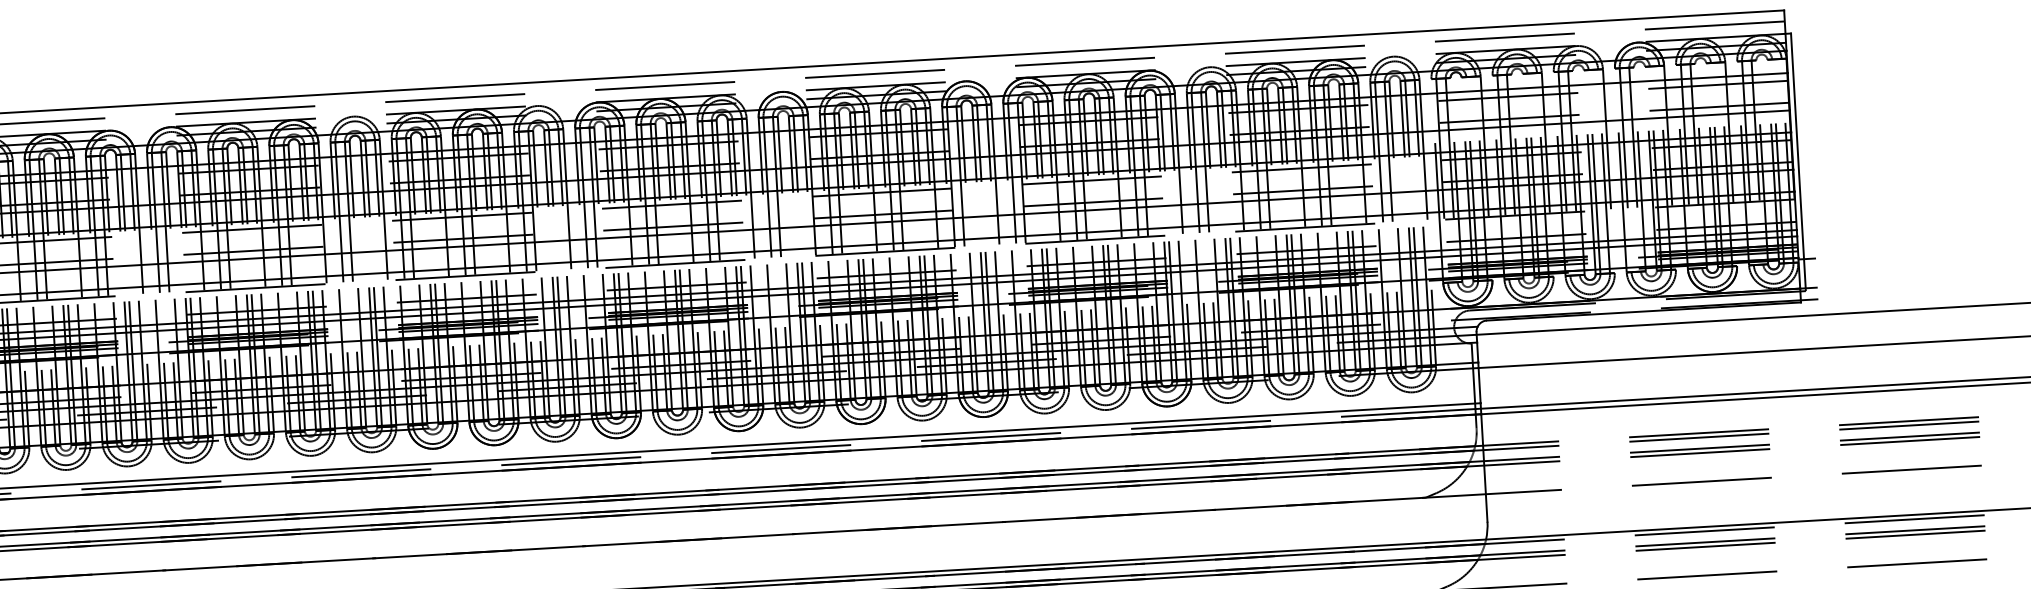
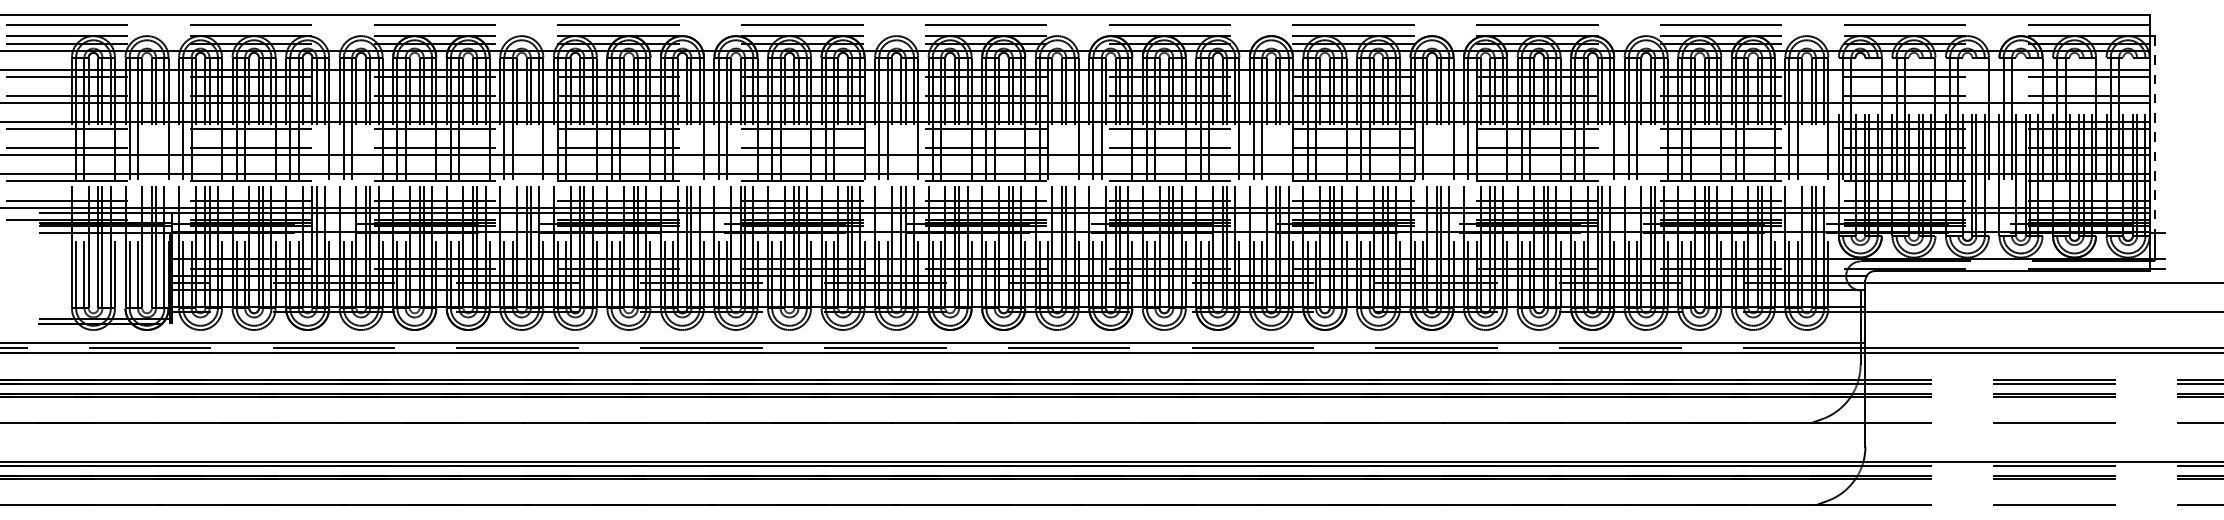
line: (1797, 146) -> (2154, 134), solid -> dashed

